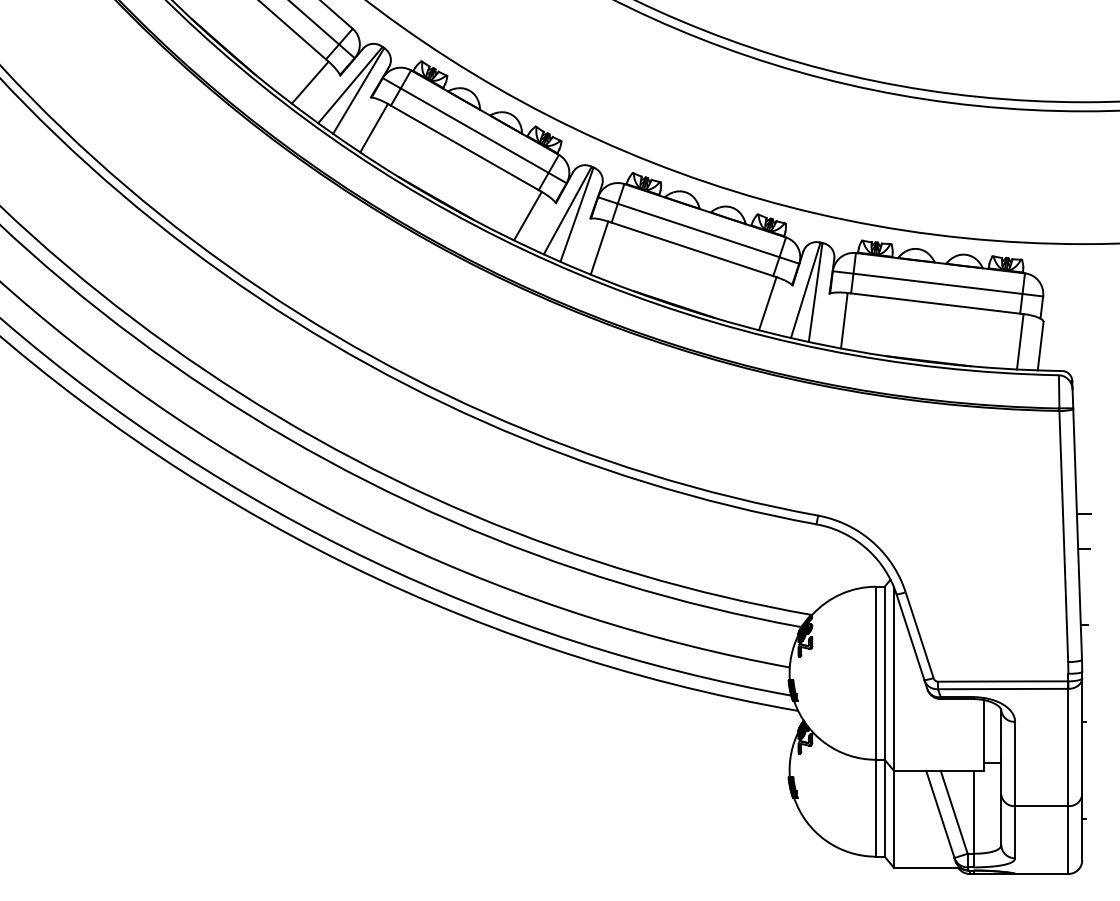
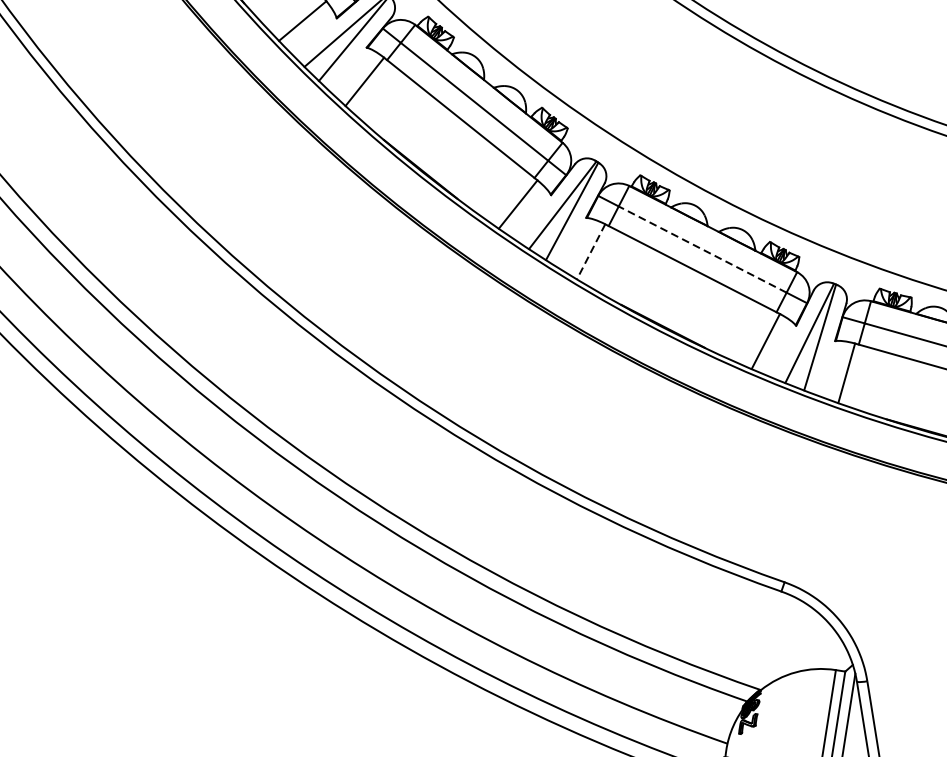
line: (698, 230) -> (702, 249), solid -> dashed
line: (599, 248) -> (590, 252), solid -> dashed

